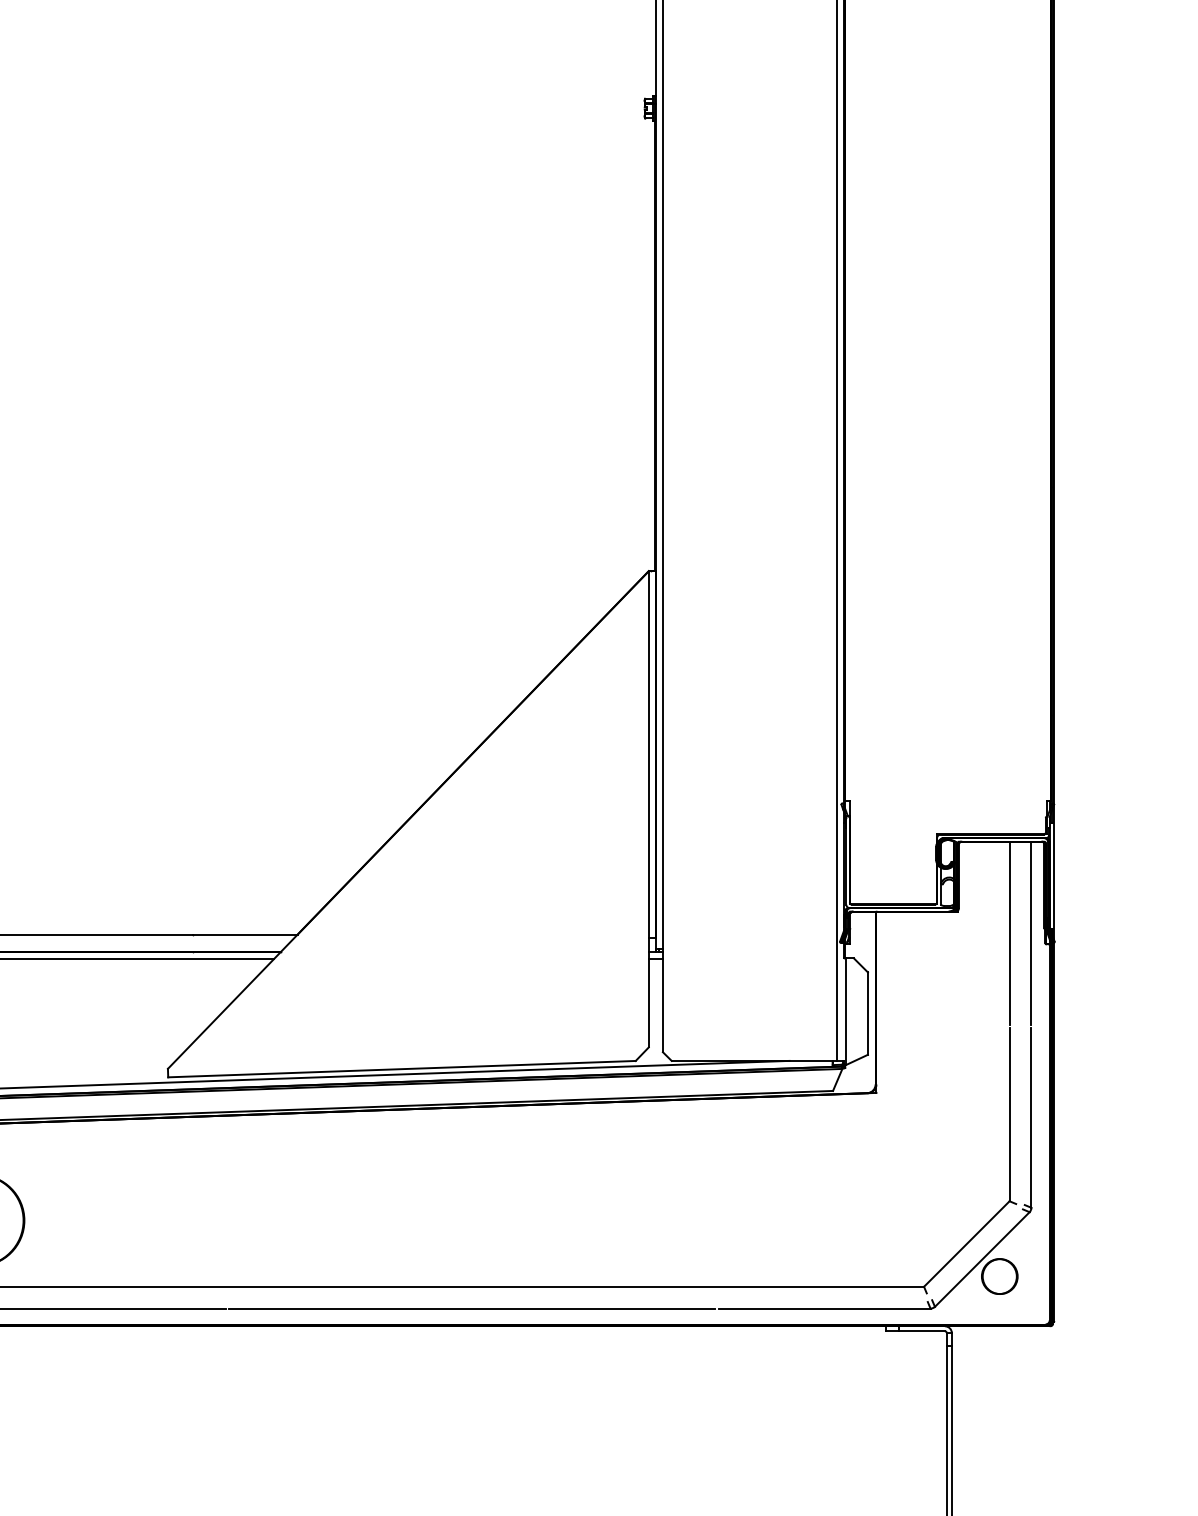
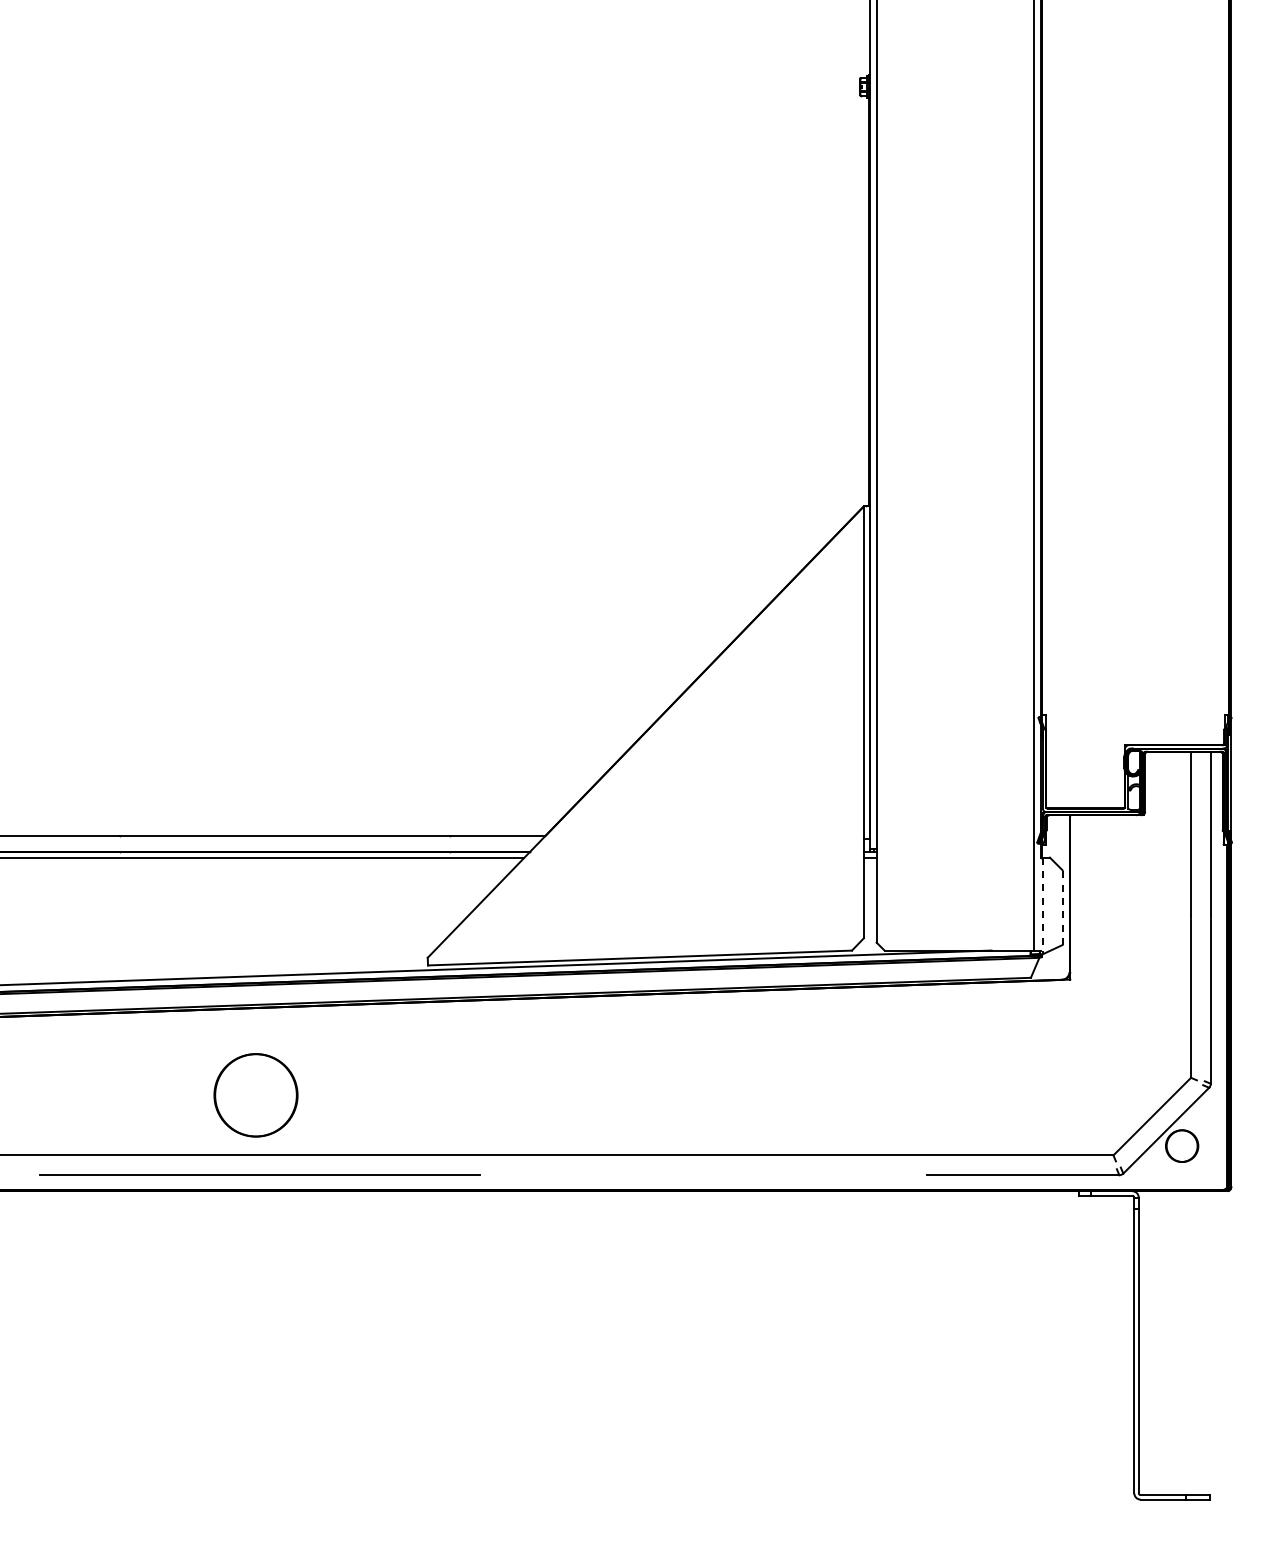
line: (845, 1012) -> (1042, 906), solid -> dashed
line: (867, 1013) -> (1062, 907), solid -> dashed
line: (471, 1308) -> (703, 1175), removed

